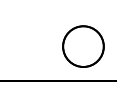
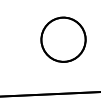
circle: (83, 46) -> (63, 39), moved

